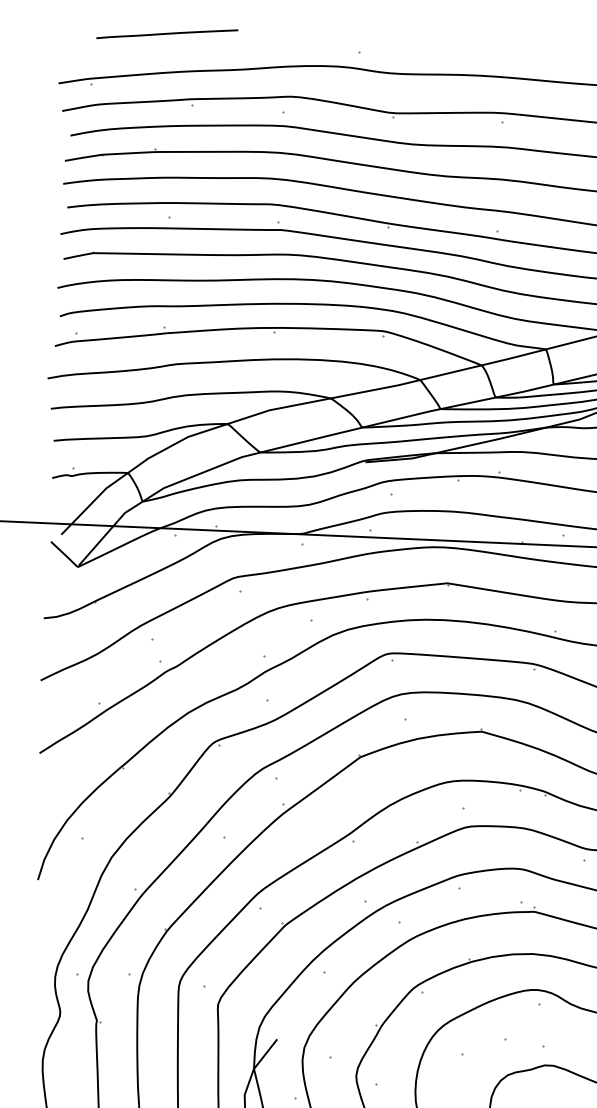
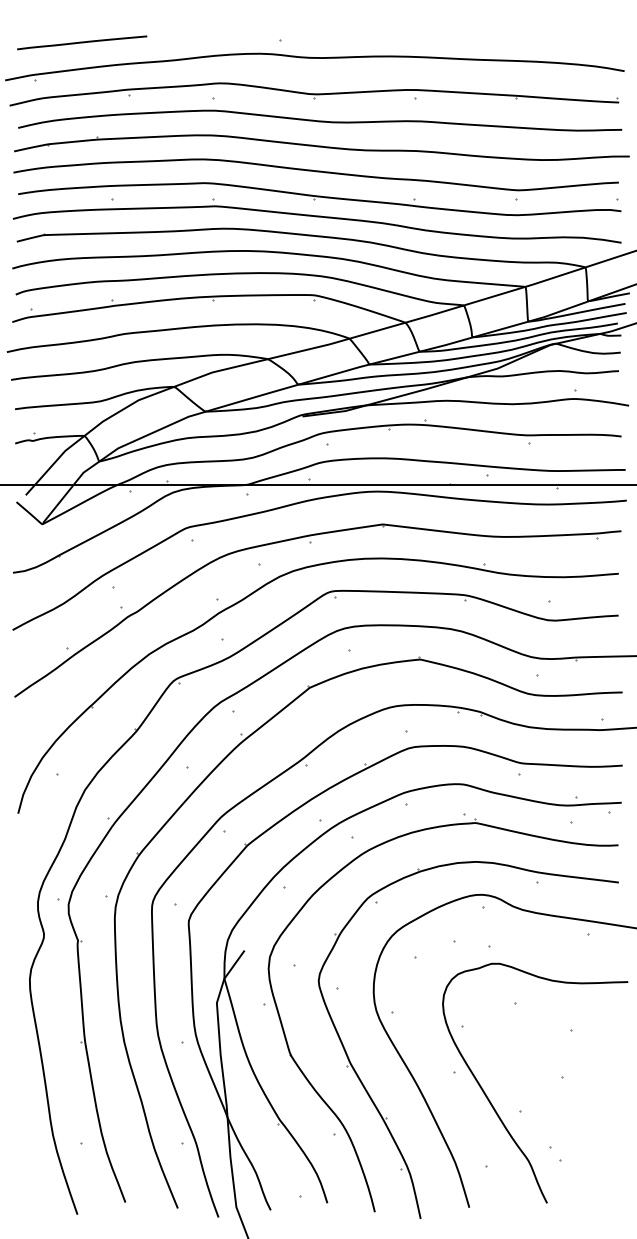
line: (167, 33) -> (82, 42), moved

